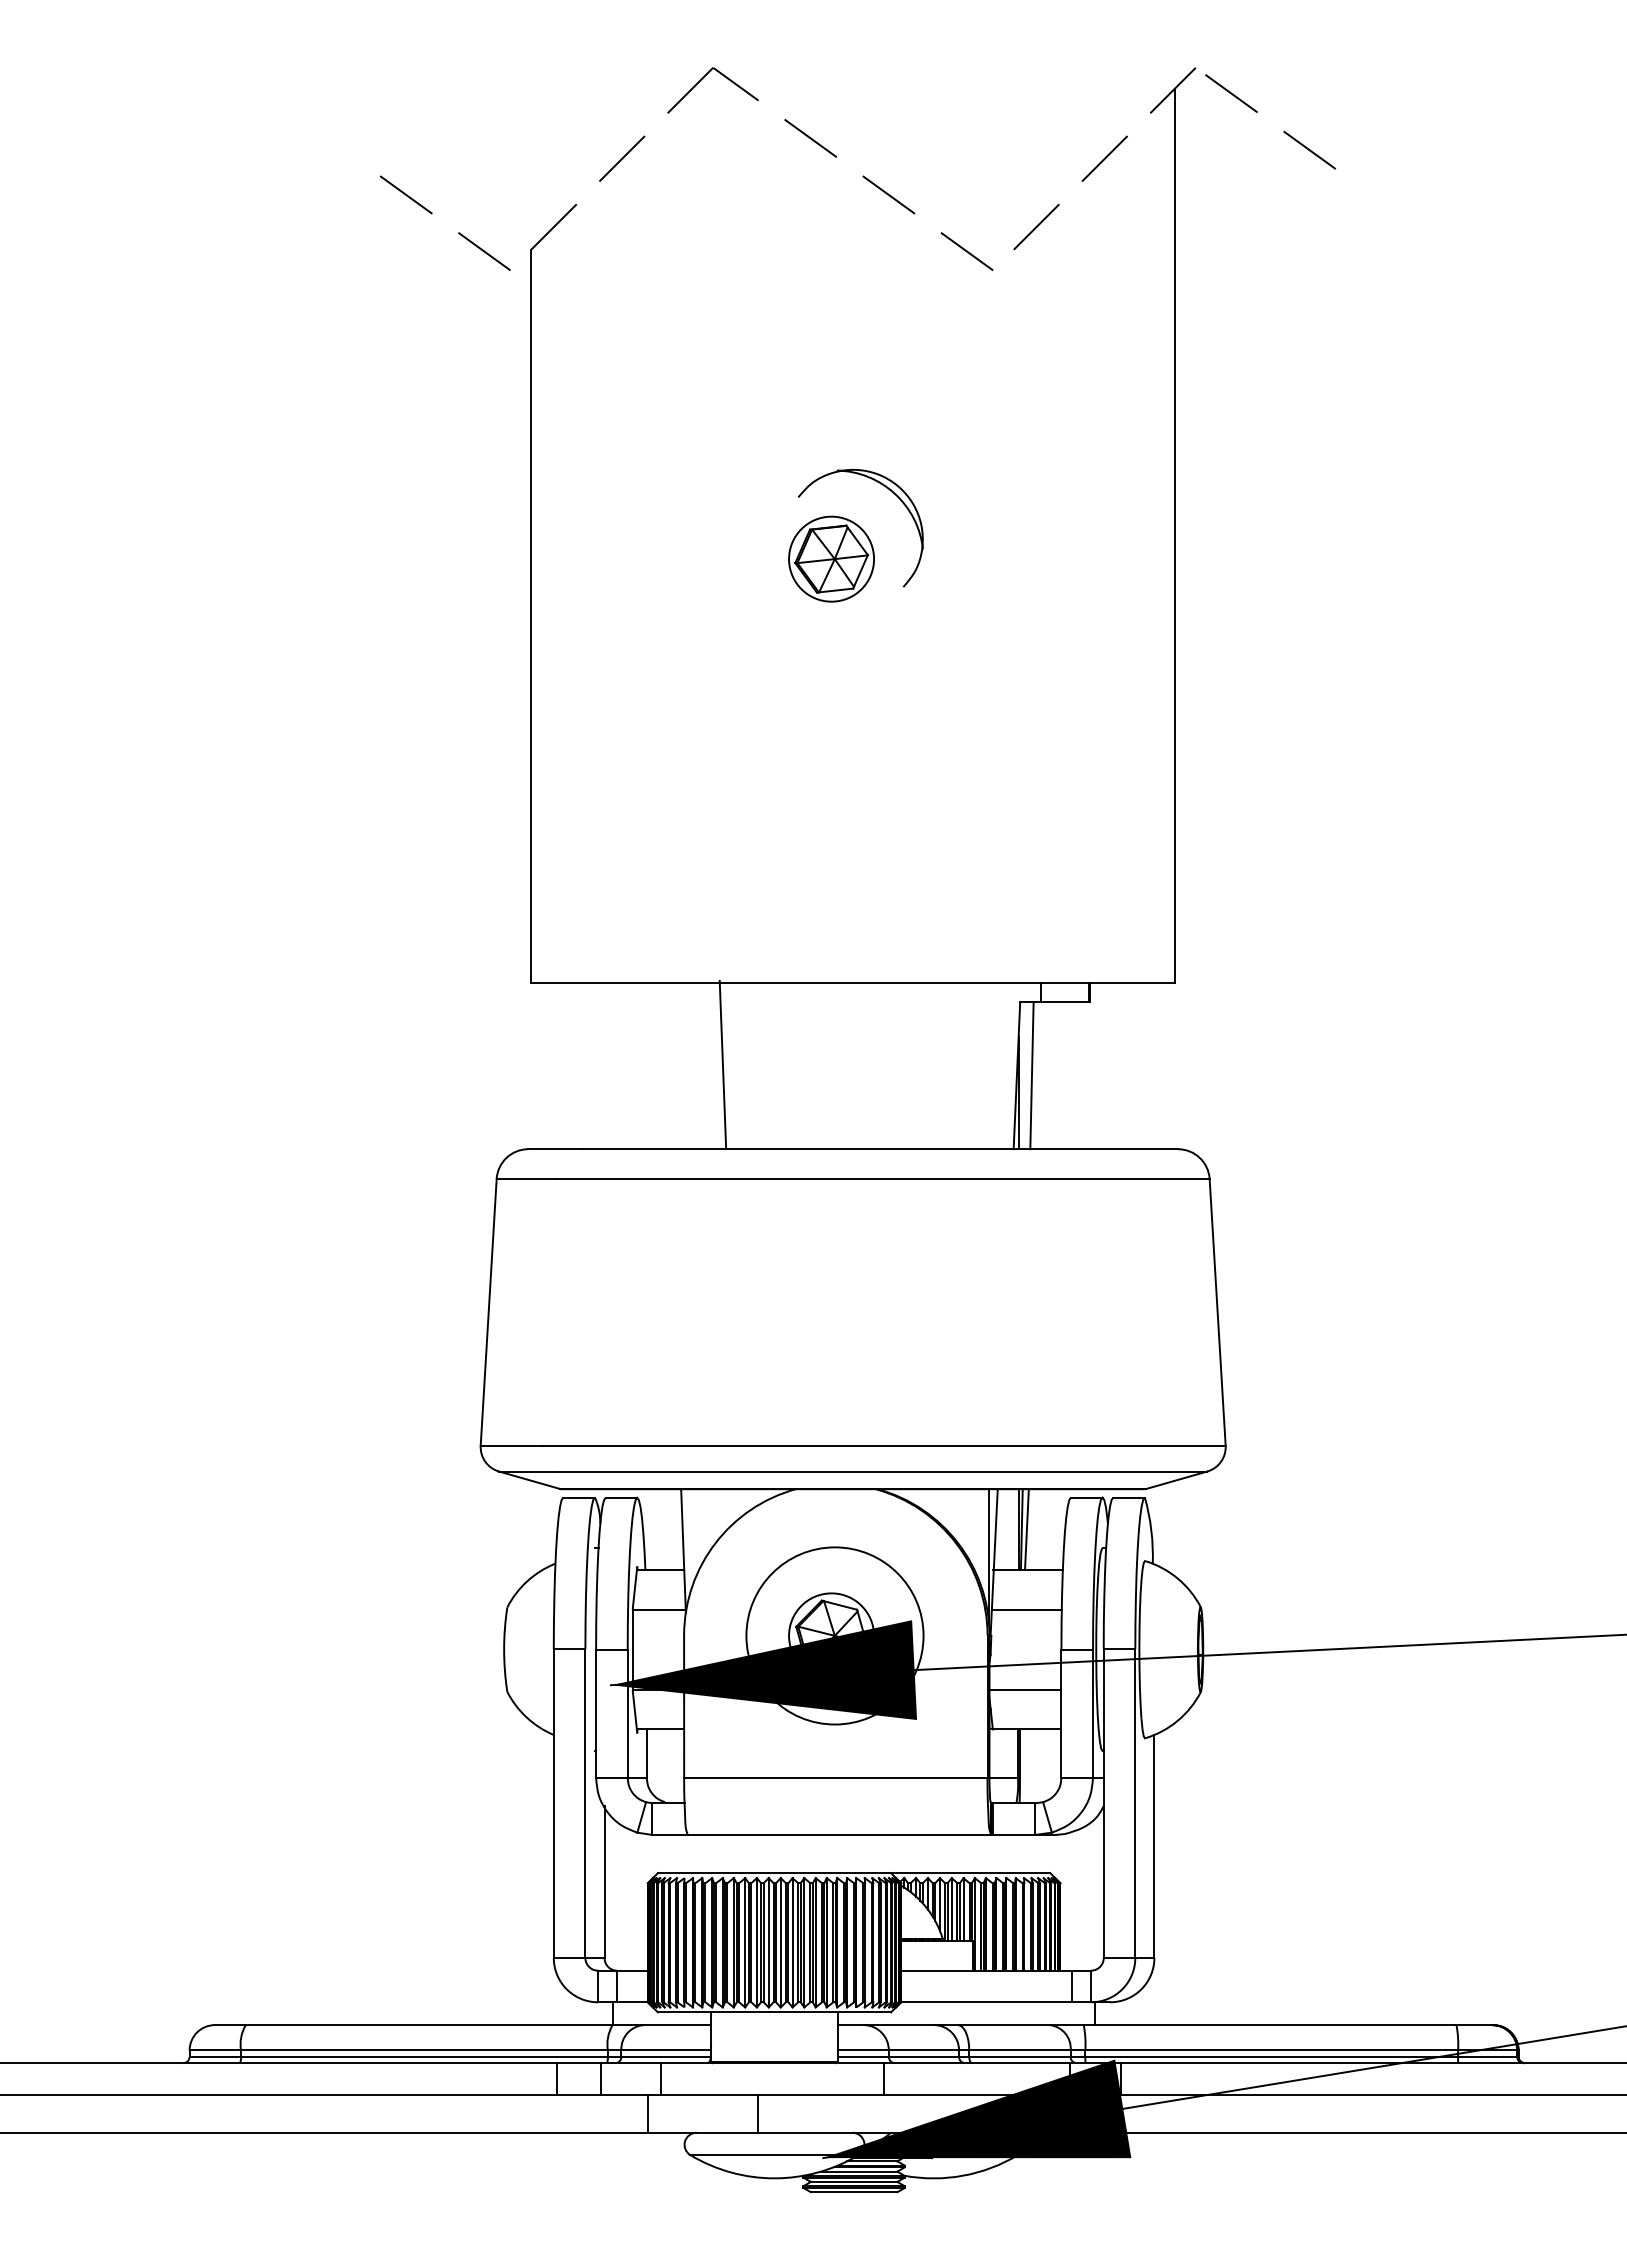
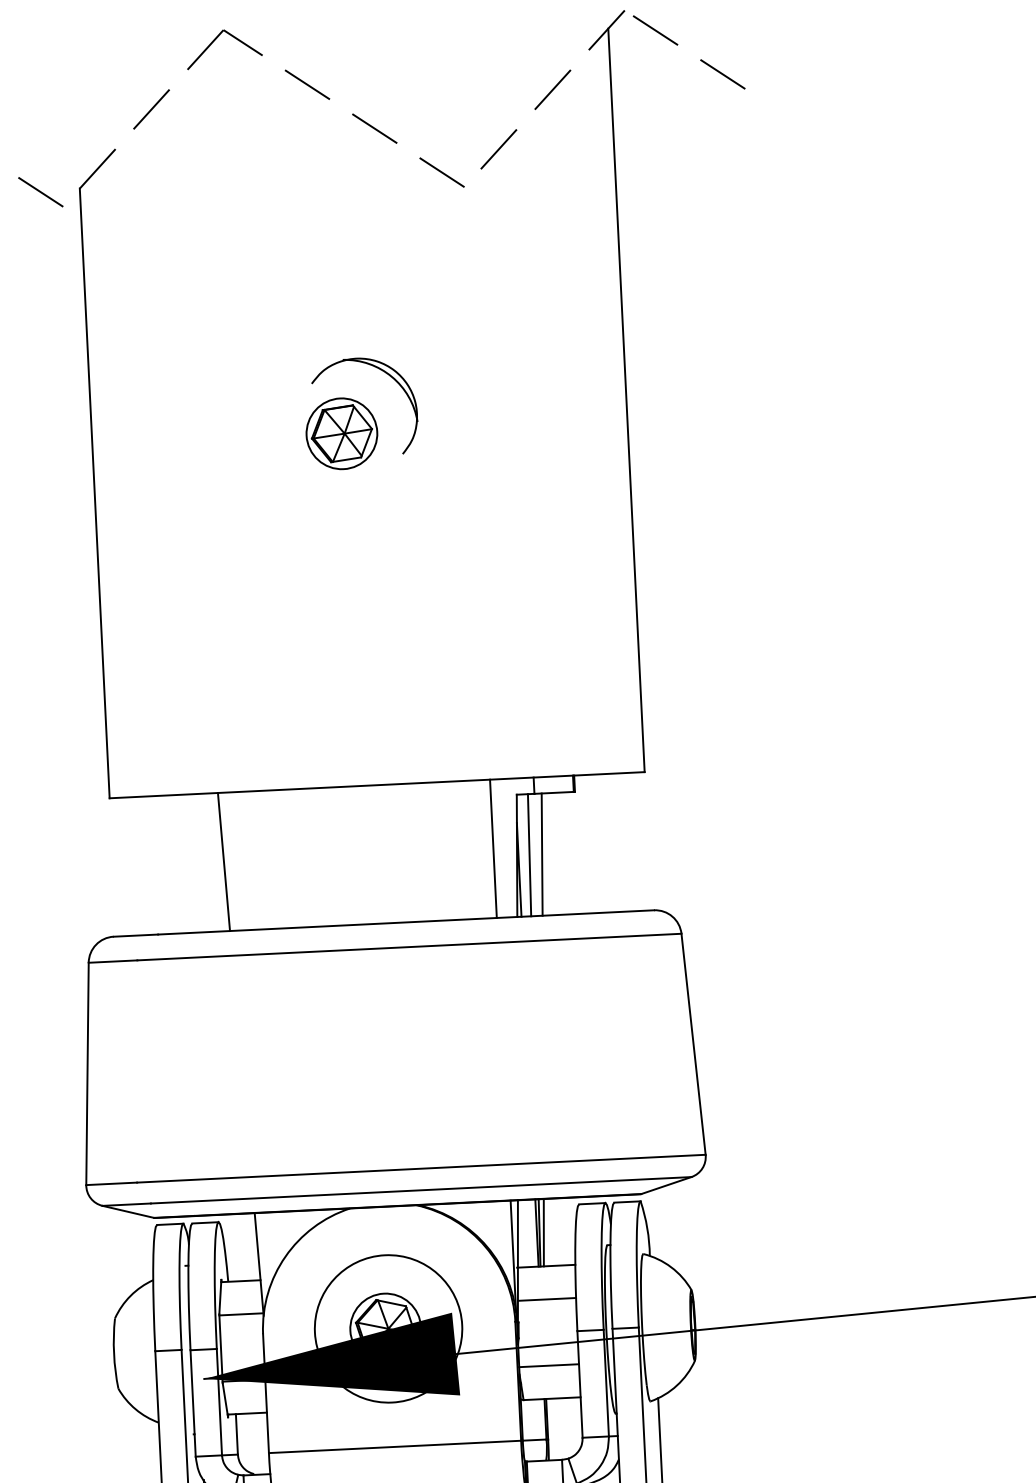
line: (722, 1063) -> (223, 861), moved
line: (988, 1065) -> (493, 848), added
line: (1047, 1075) -> (542, 854), added

